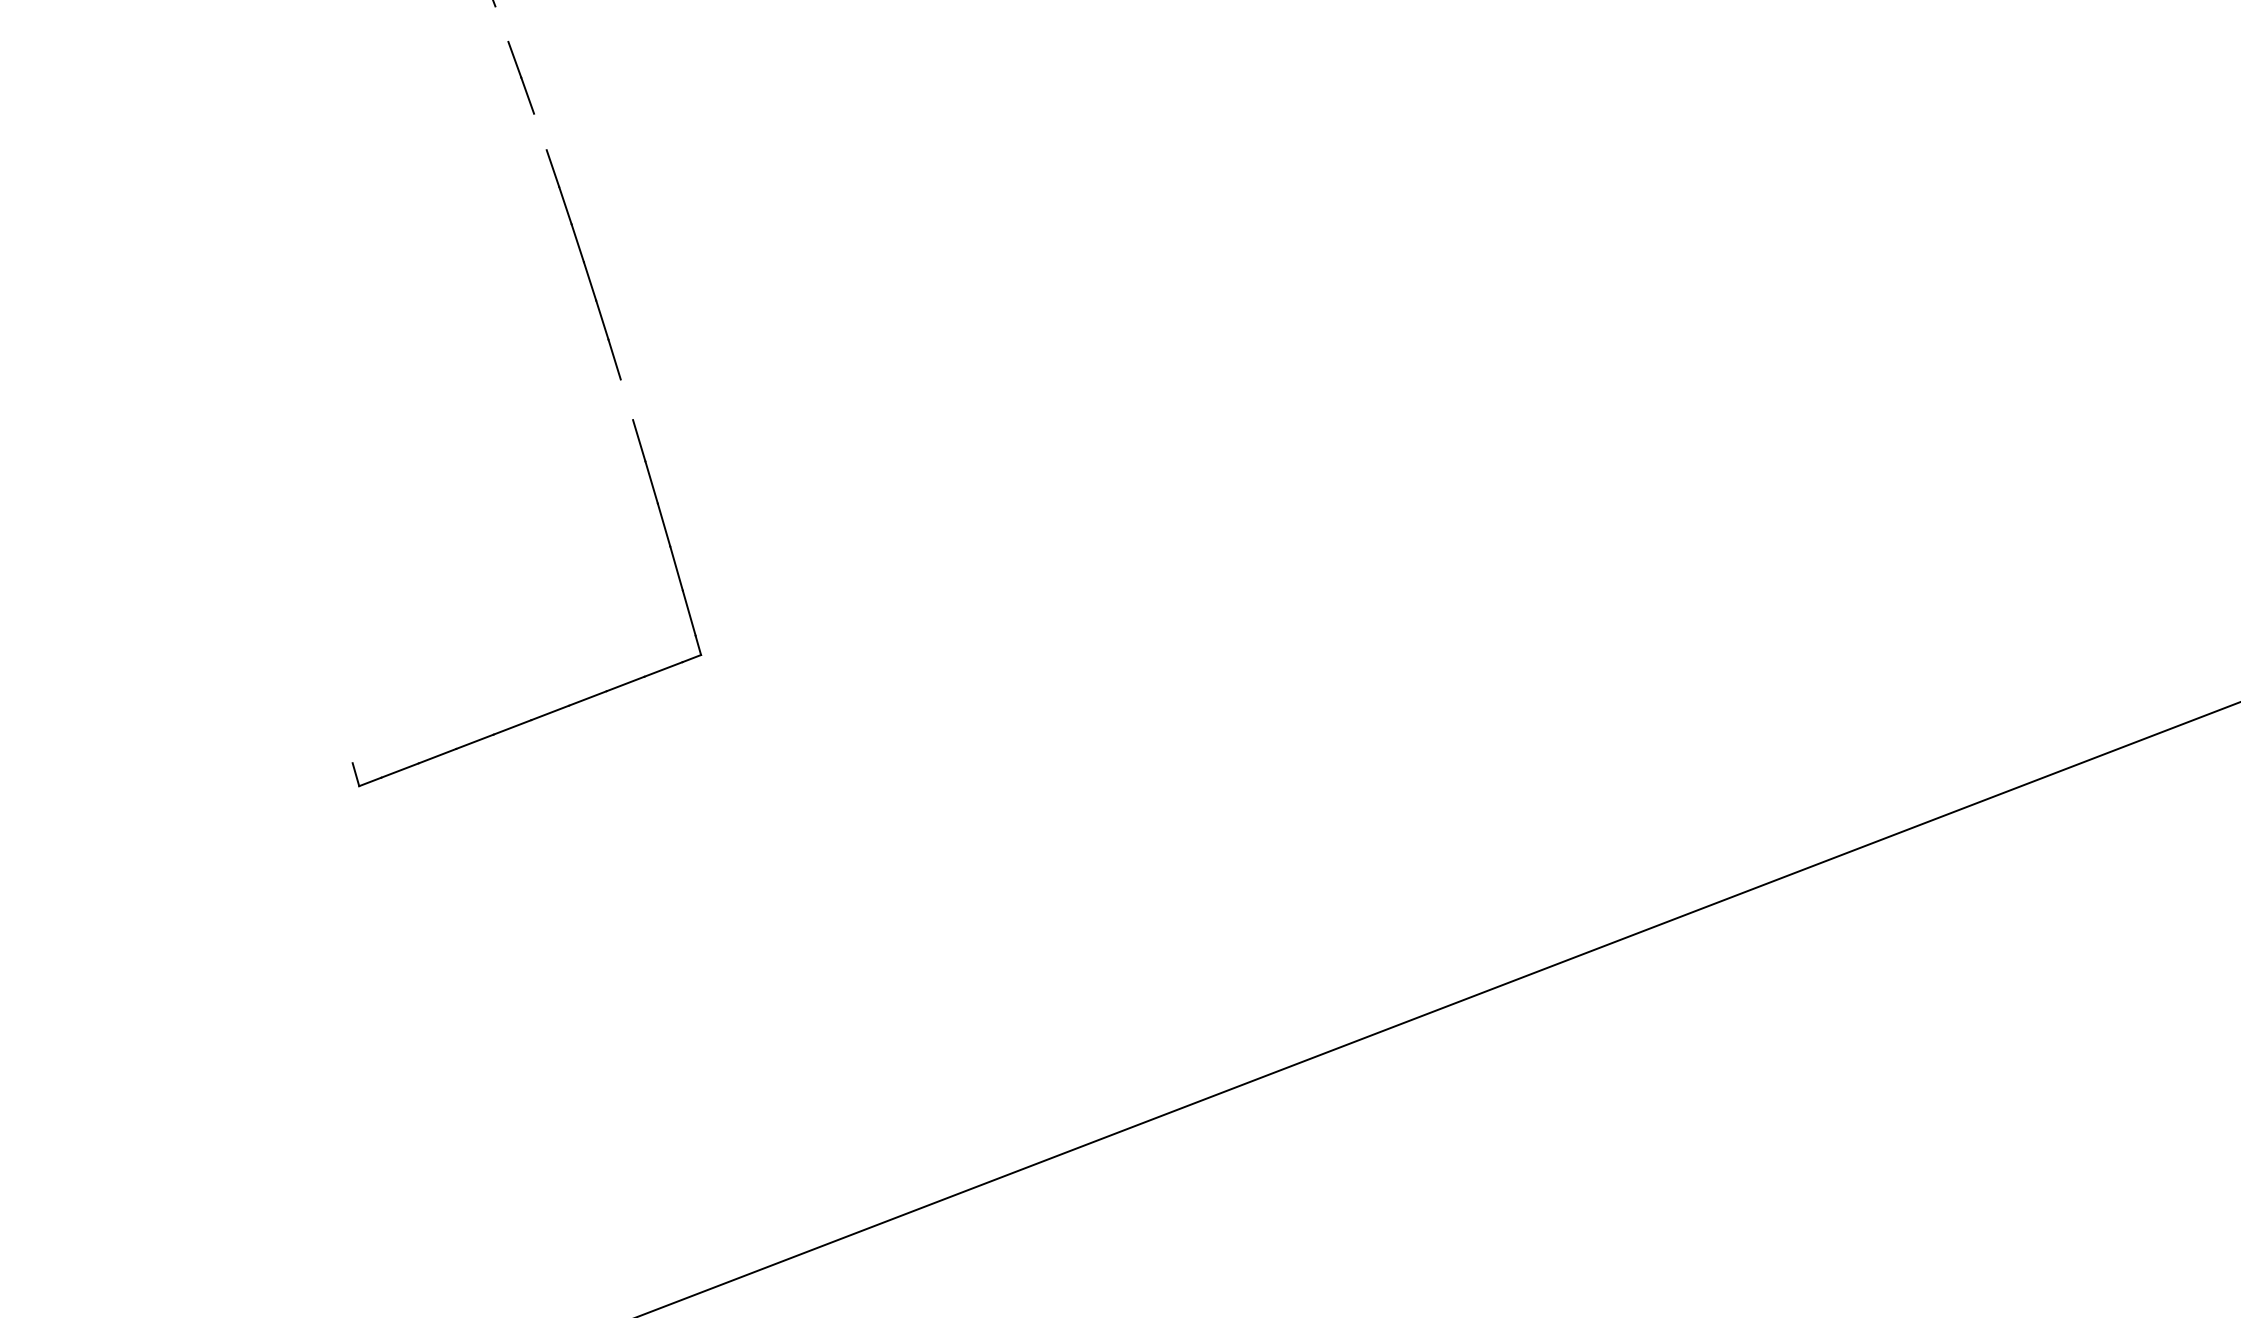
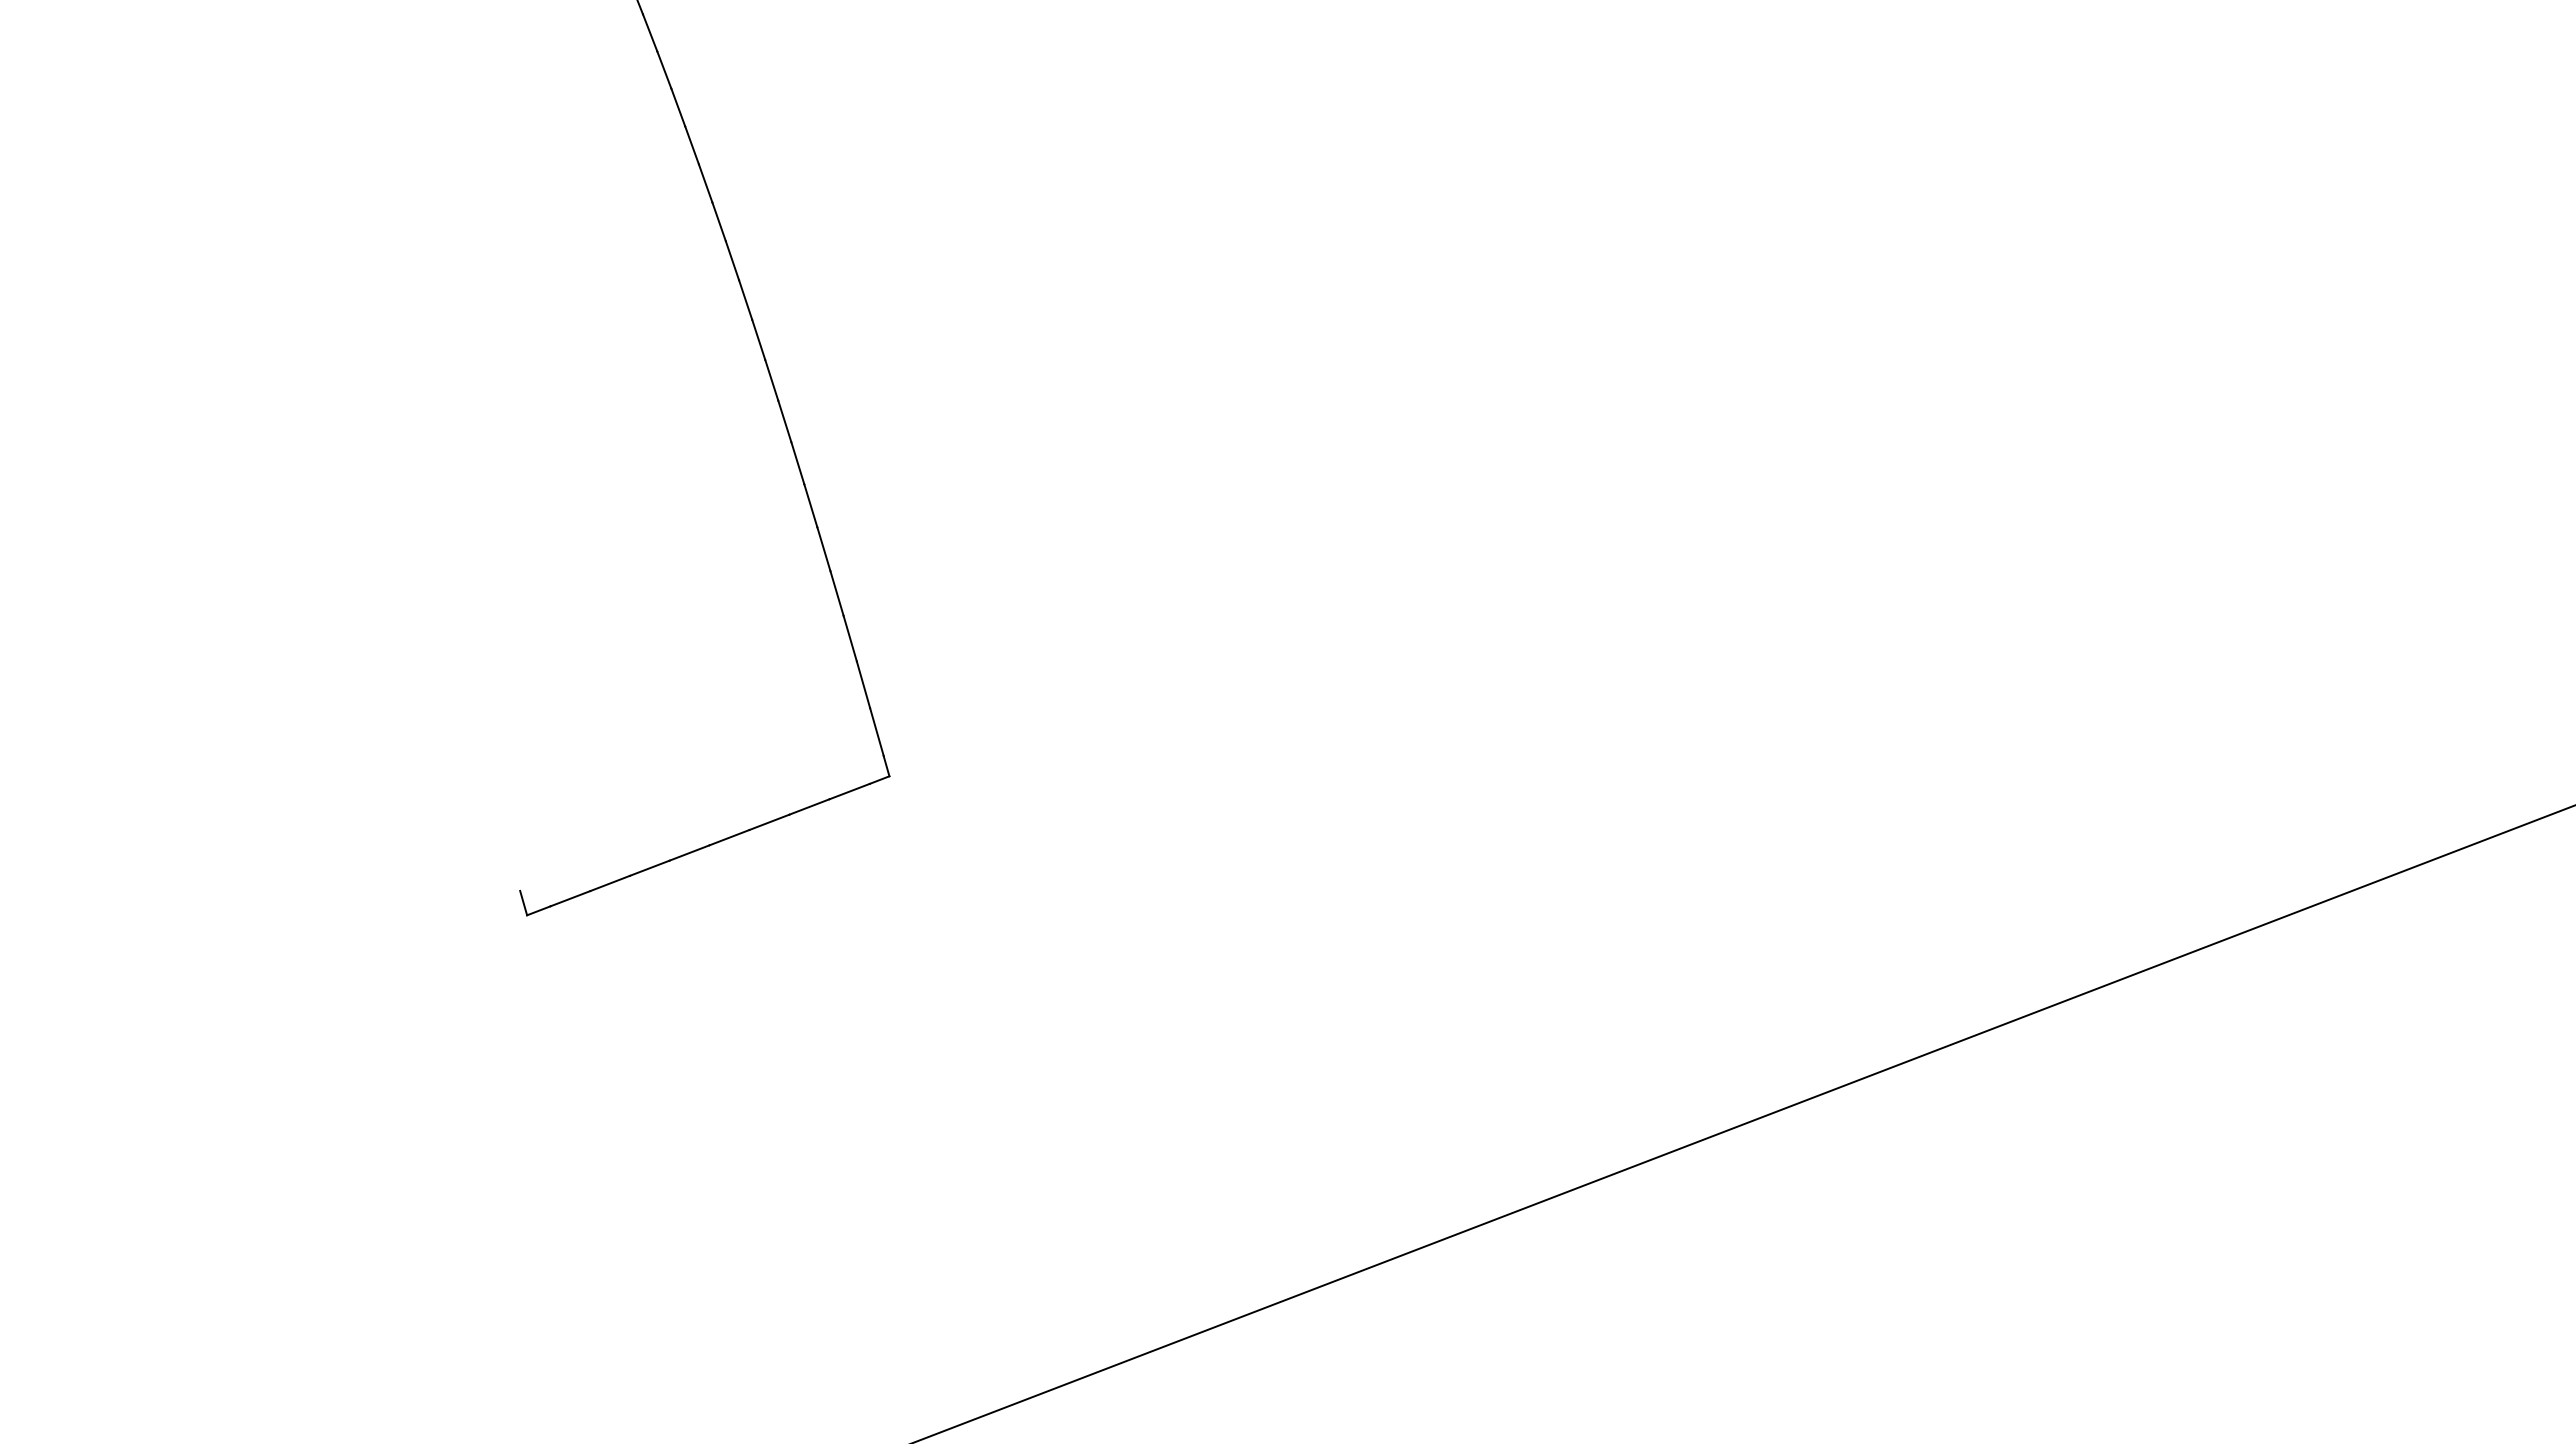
line: (502, 24) -> (678, 107), added
line: (539, 131) -> (718, 221), added
line: (626, 399) -> (810, 505), added

